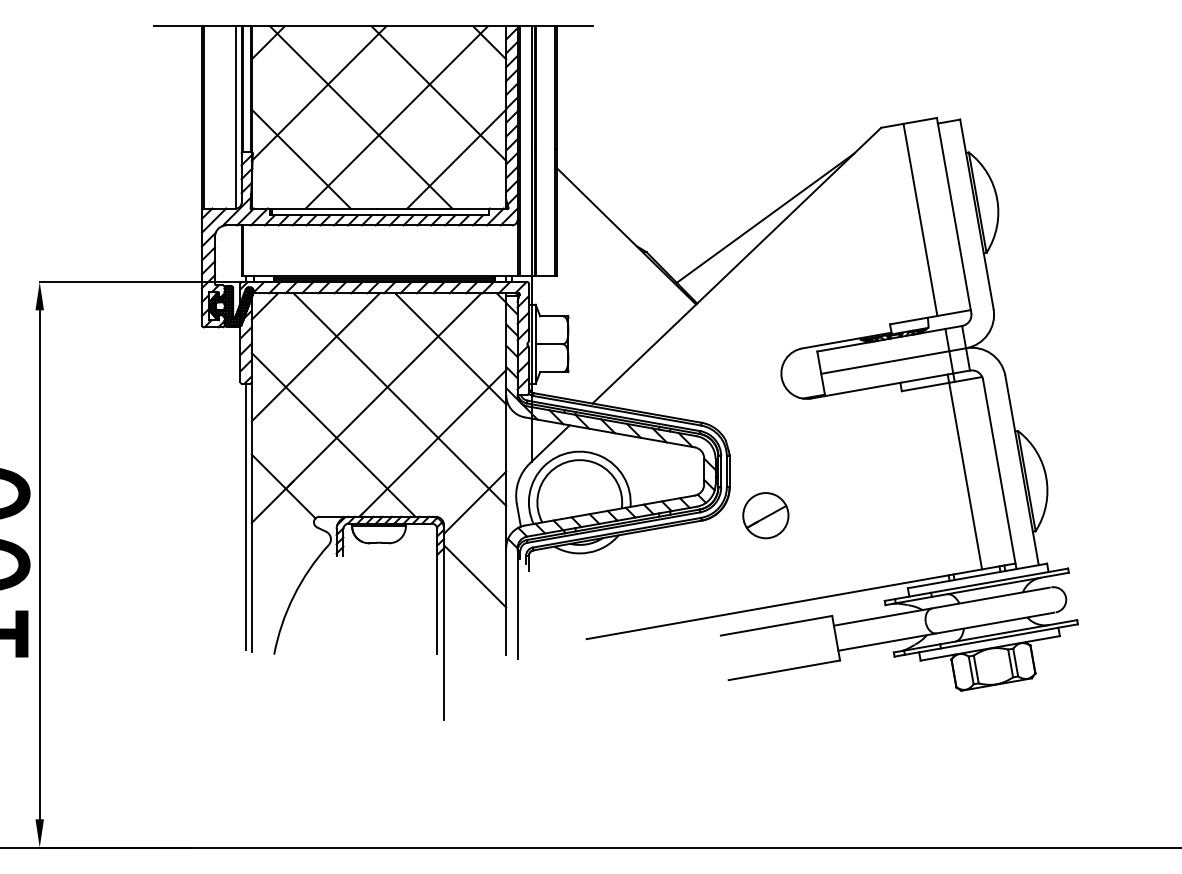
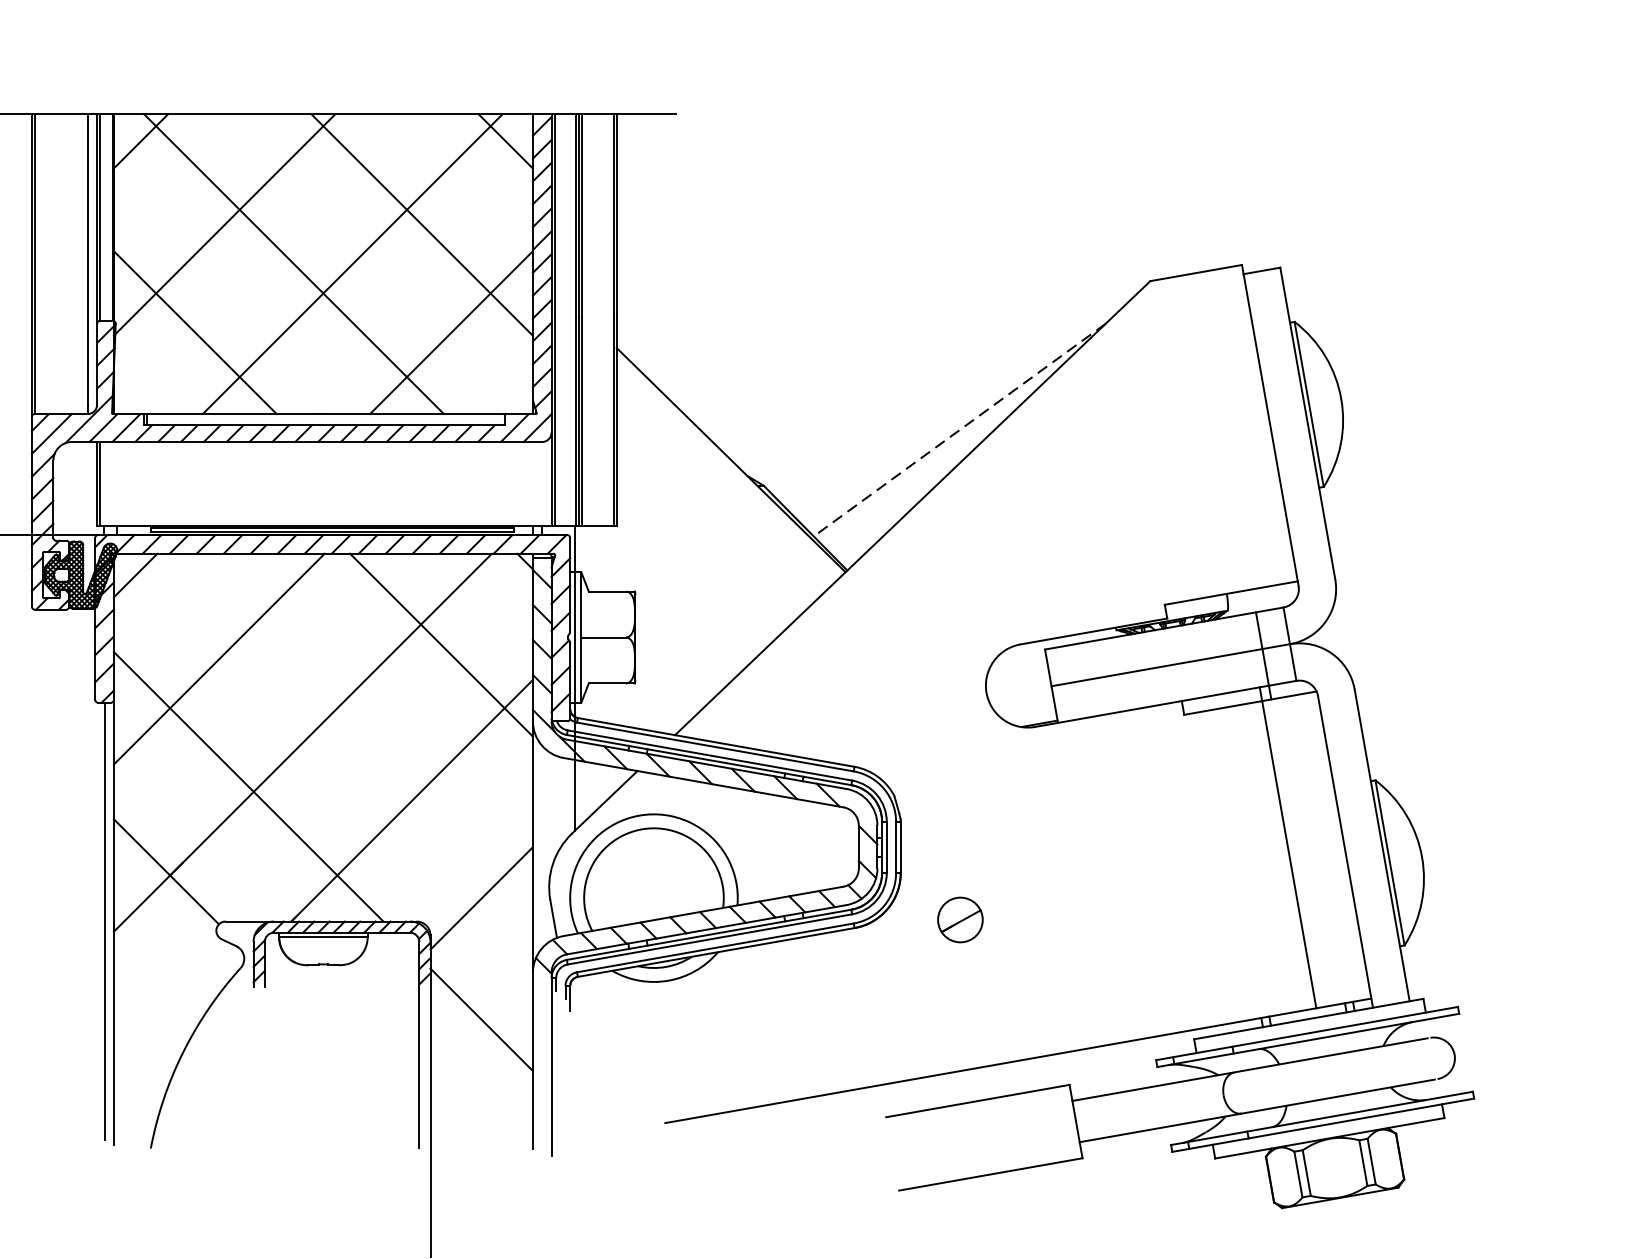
line: (765, 218) -> (959, 430), solid -> dashed
line: (920, 219) -> (1214, 432), removed
line: (399, 399) -> (357, 728), removed
part: (765, 515) -> (959, 919), size x0.6

